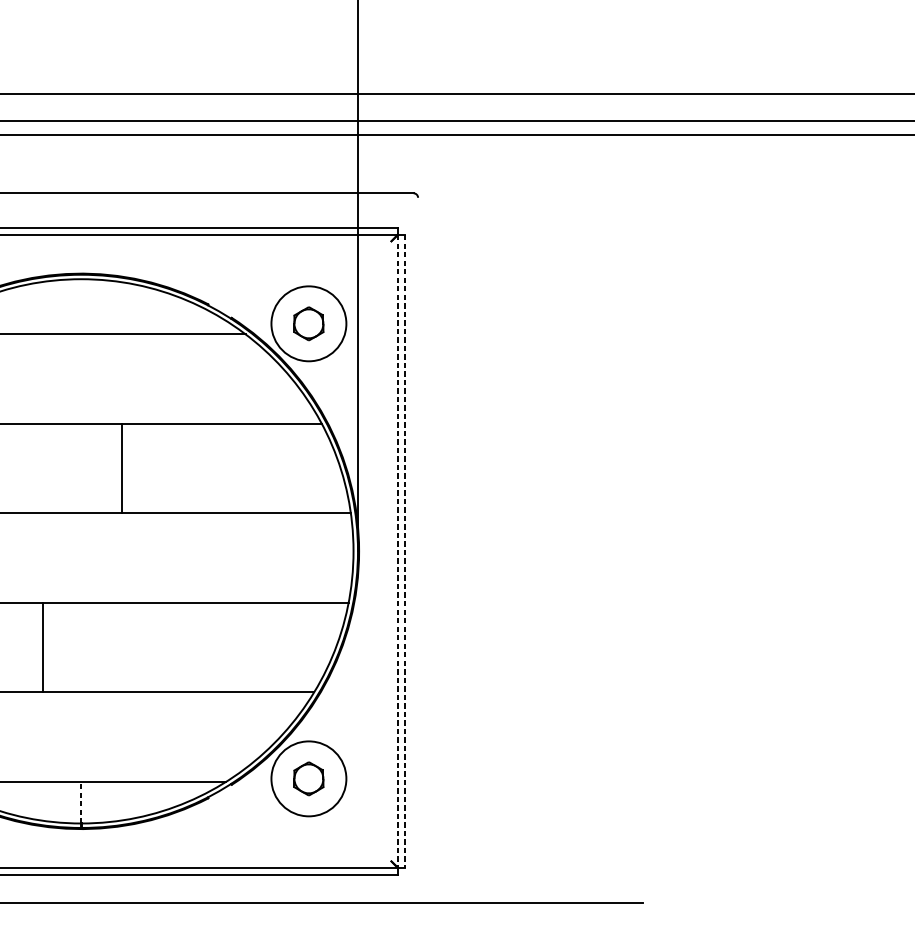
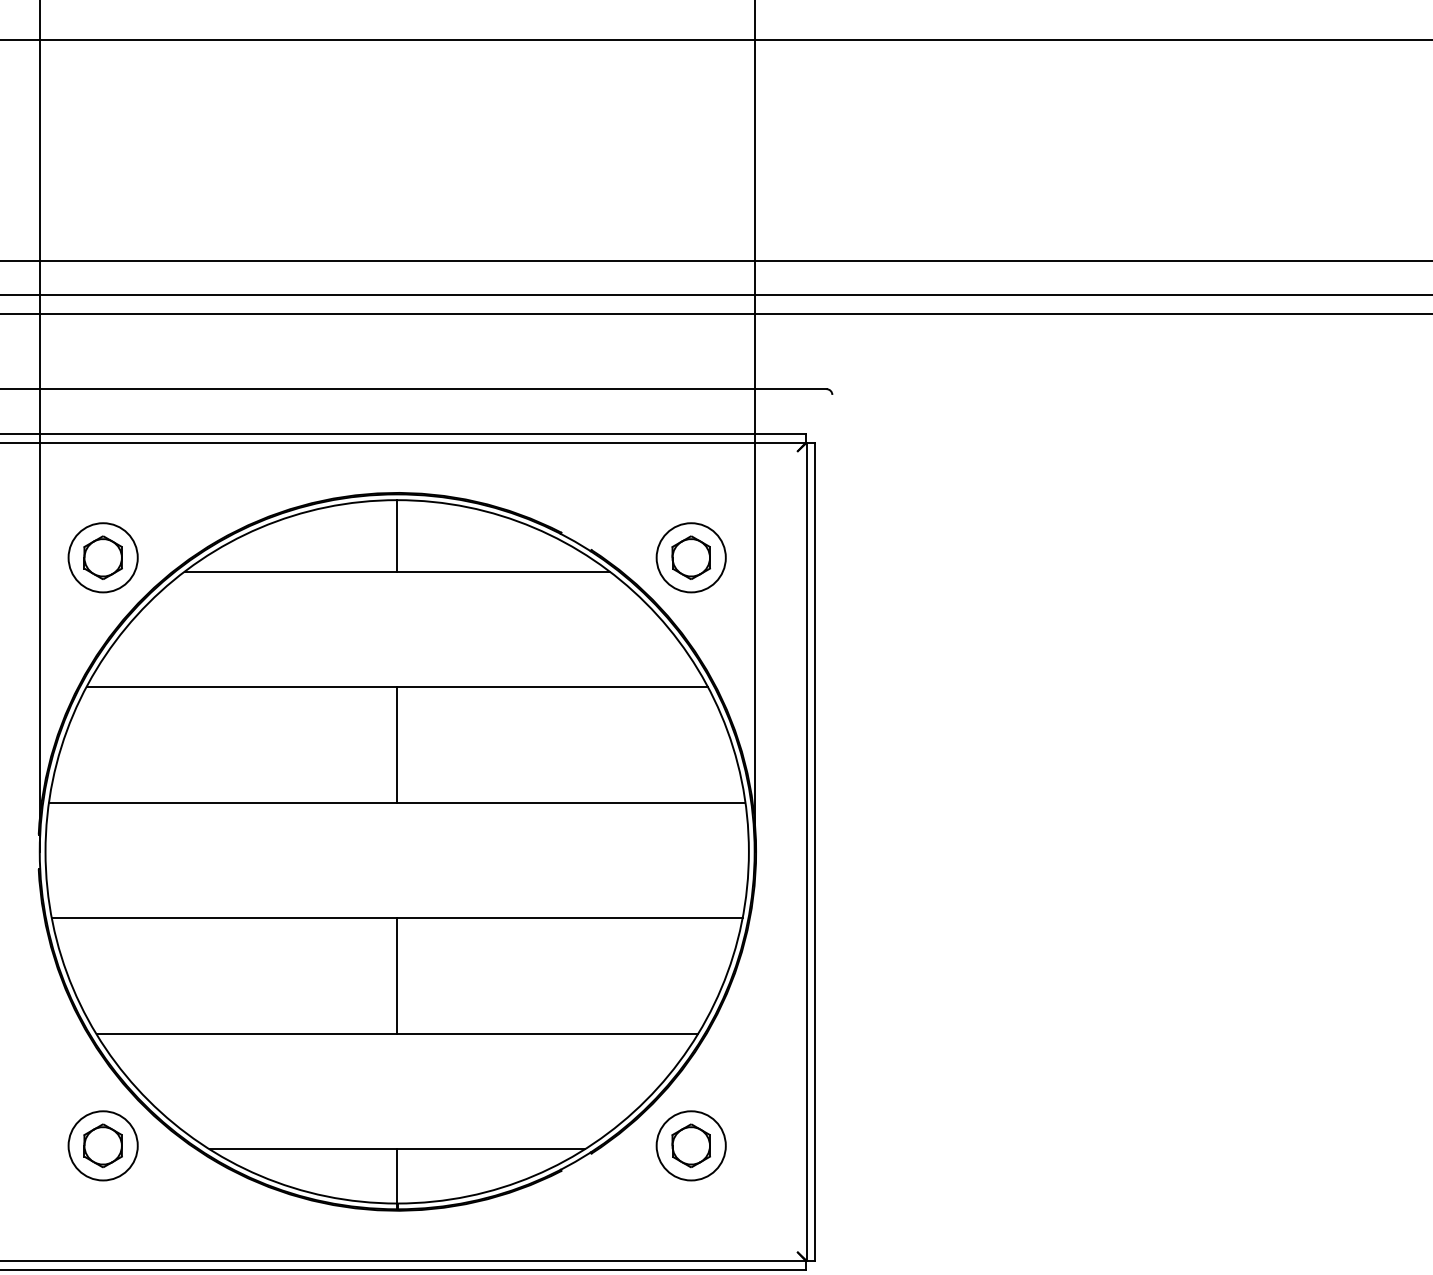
line: (81, 306) -> (397, 535), added
circle: (308, 323) -> (690, 557), size x0.71
line: (122, 468) -> (397, 744), moved
line: (398, 551) -> (806, 851), dashed -> solid
line: (405, 551) -> (815, 851), dashed -> solid
line: (42, 647) -> (397, 976), moved
circle: (308, 778) -> (690, 1145), size x0.71
line: (81, 802) -> (397, 1176), dashed -> solid

